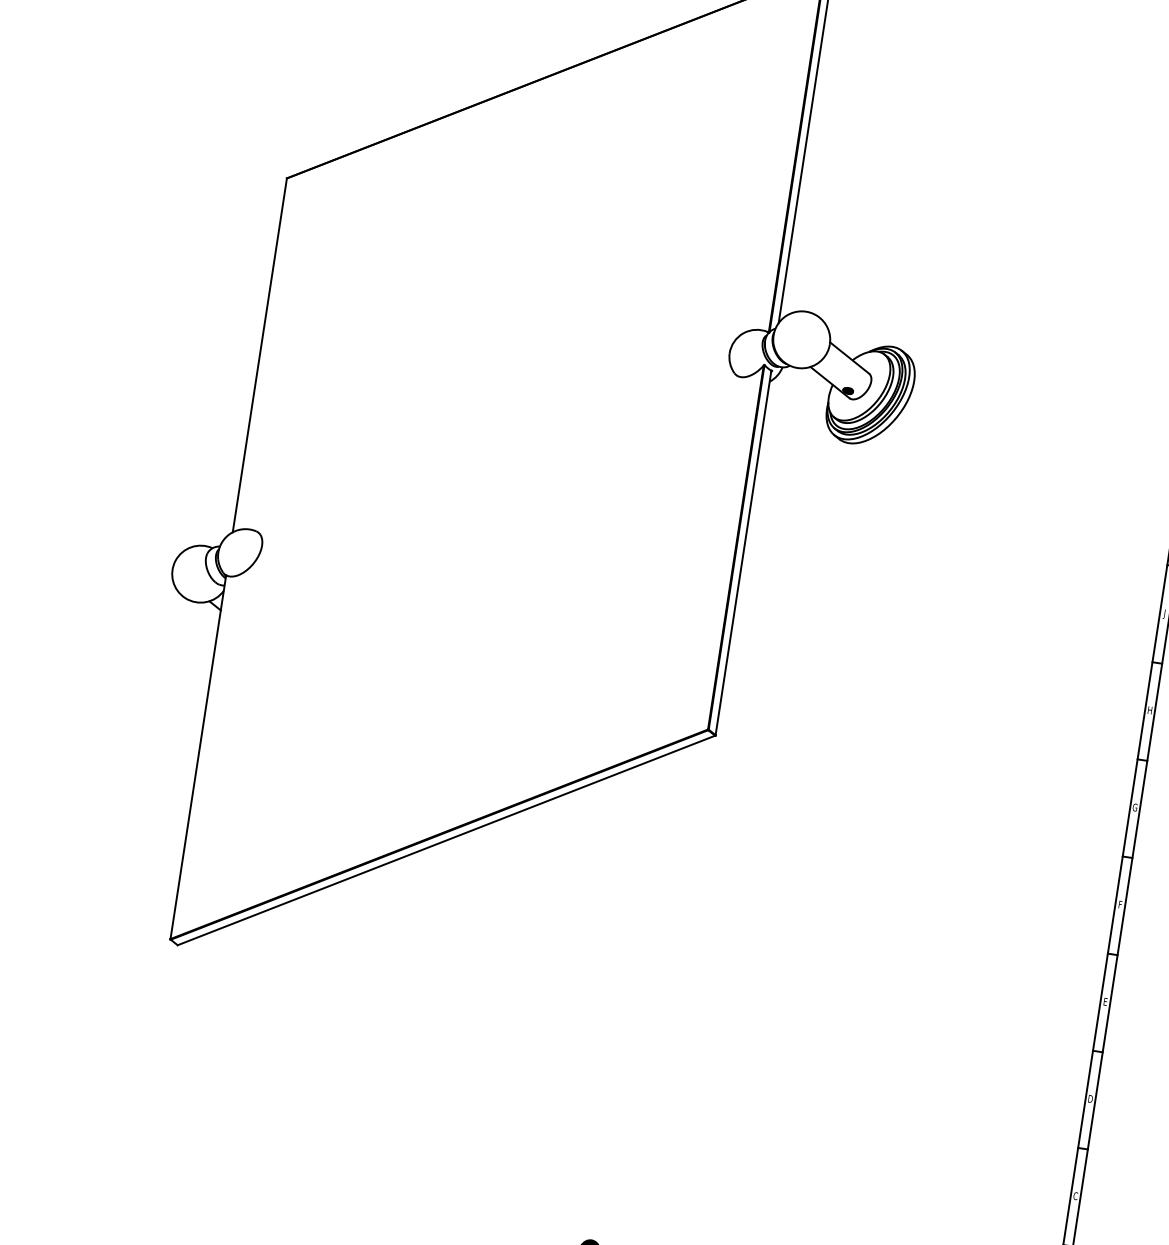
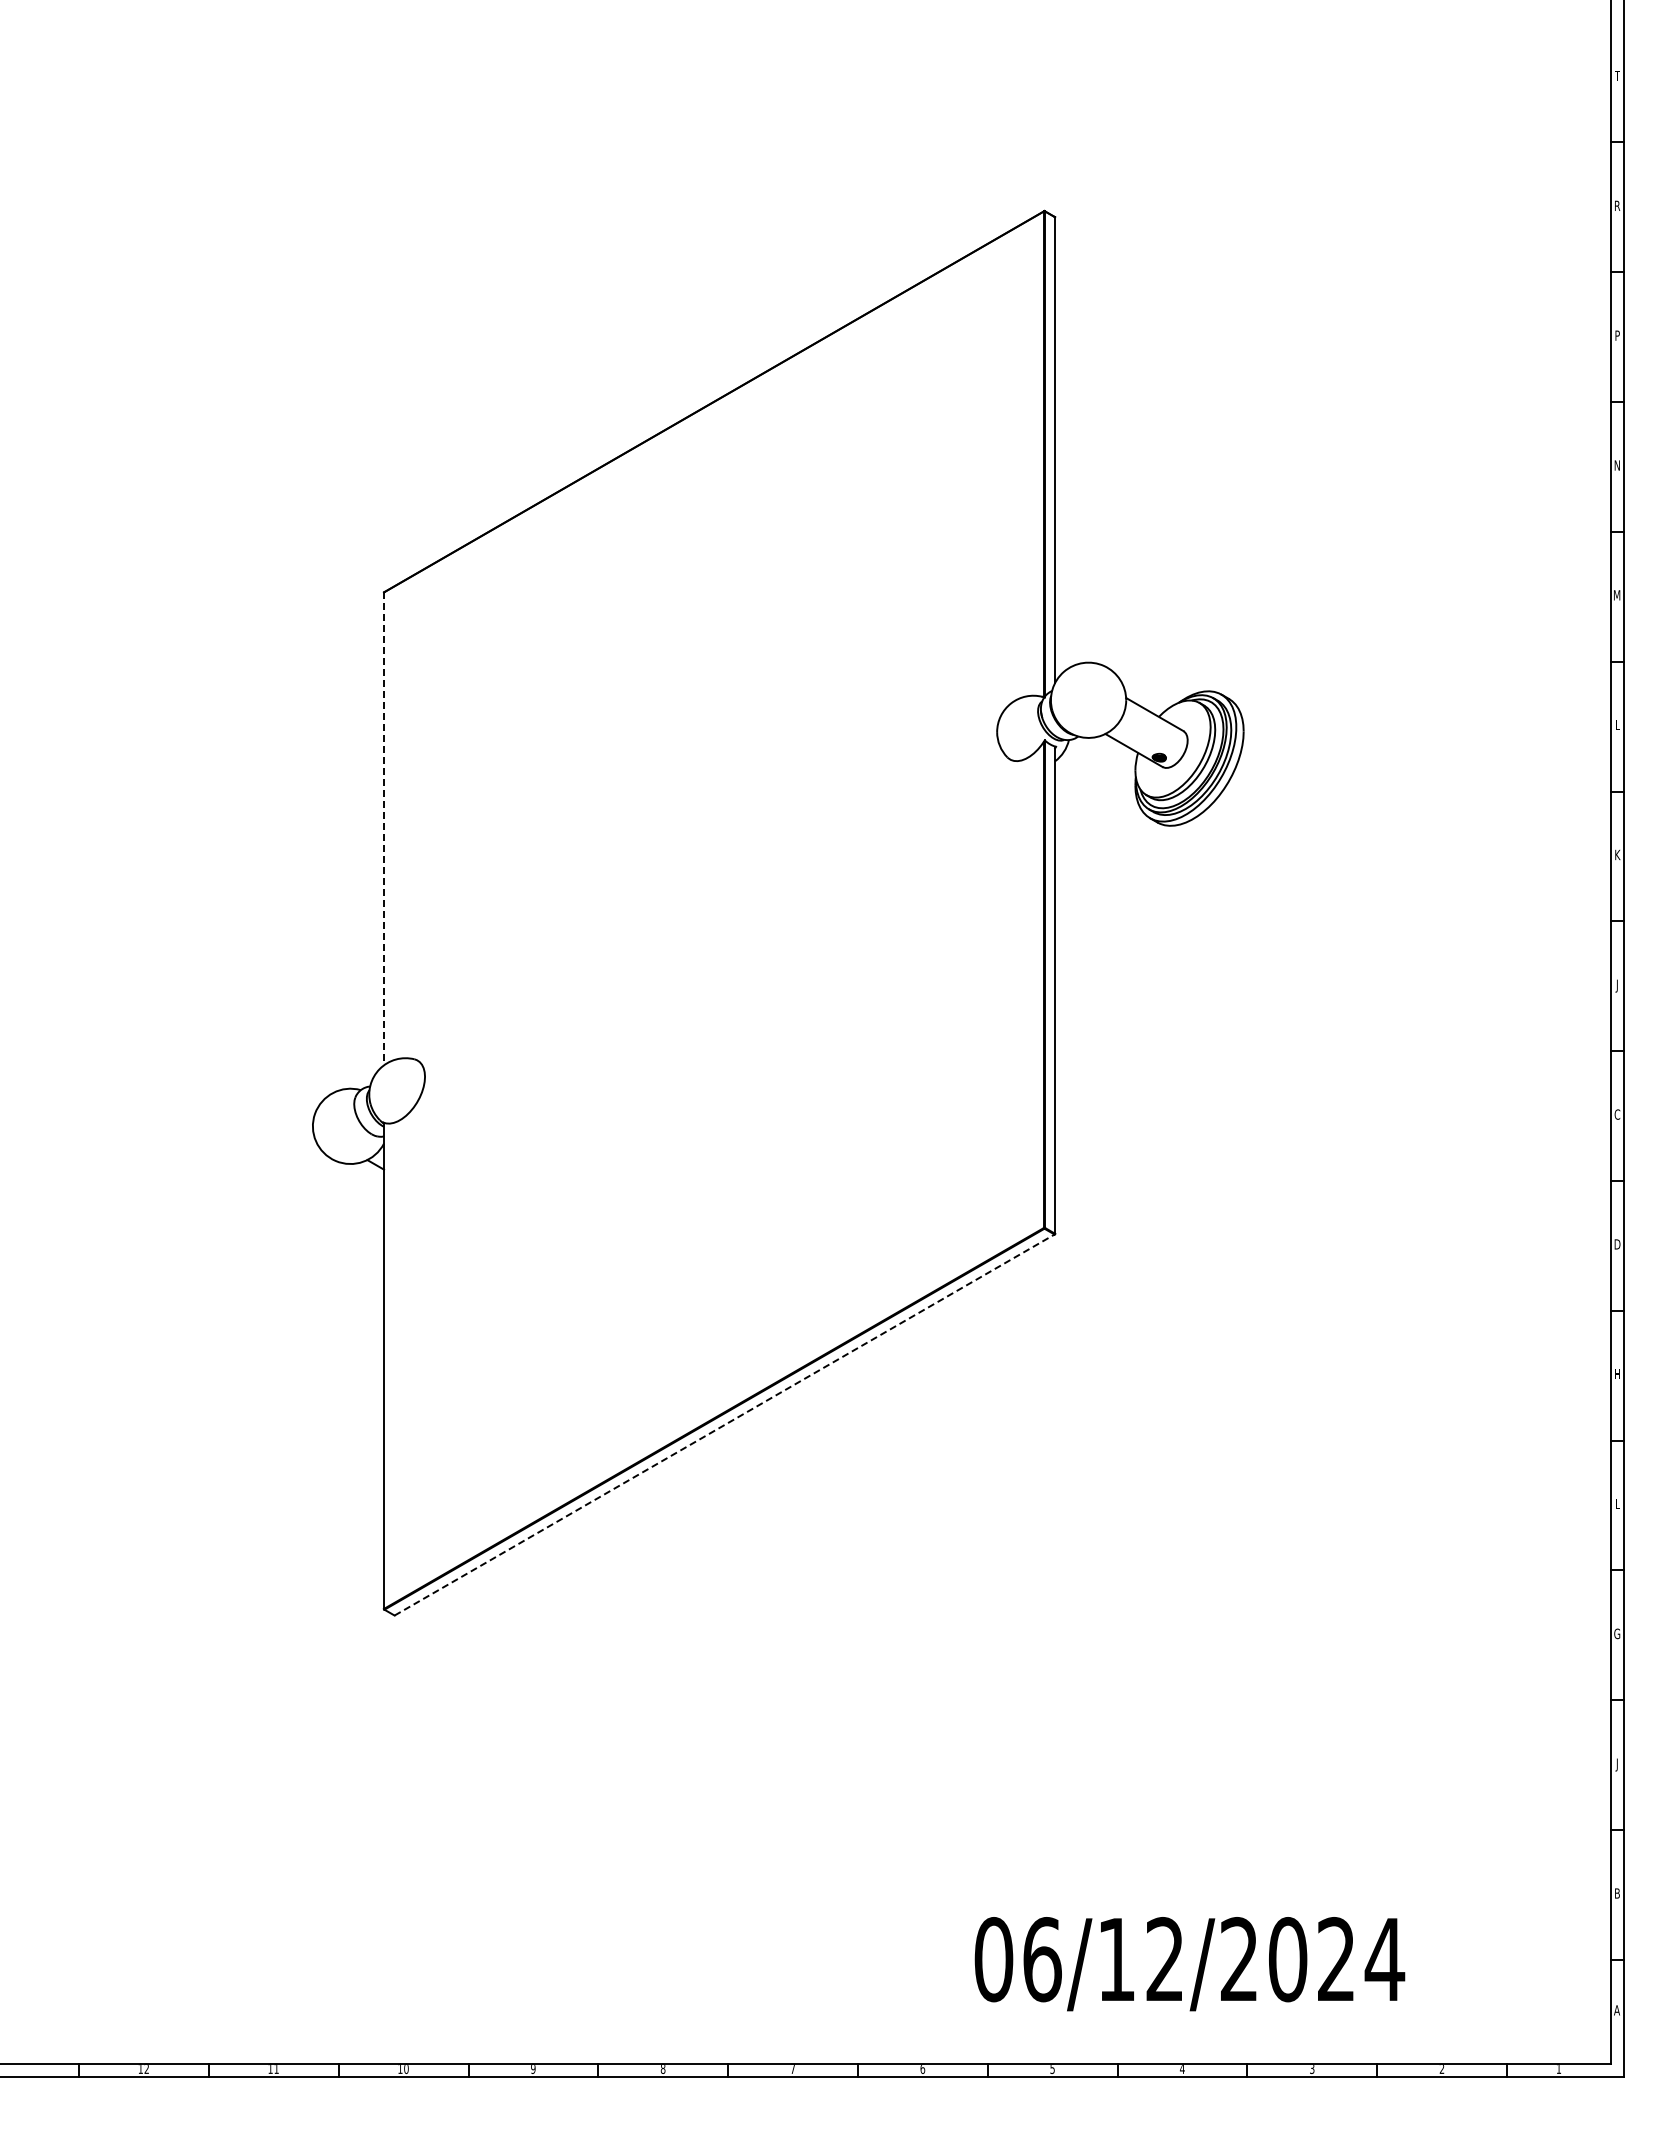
line: (260, 355) -> (384, 829), solid -> dashed
text: (1150, 710) -> (1617, 1114), H -> C
text: (1135, 807) -> (1617, 1244), G -> D
line: (447, 840) -> (725, 1424), solid -> dashed
text: (1120, 904) -> (1617, 1373), F -> H
text: (1105, 1001) -> (1617, 1503), E -> L
text: (1090, 1098) -> (1617, 1633), D -> G
text: (1075, 1196) -> (1617, 1764), C -> J

